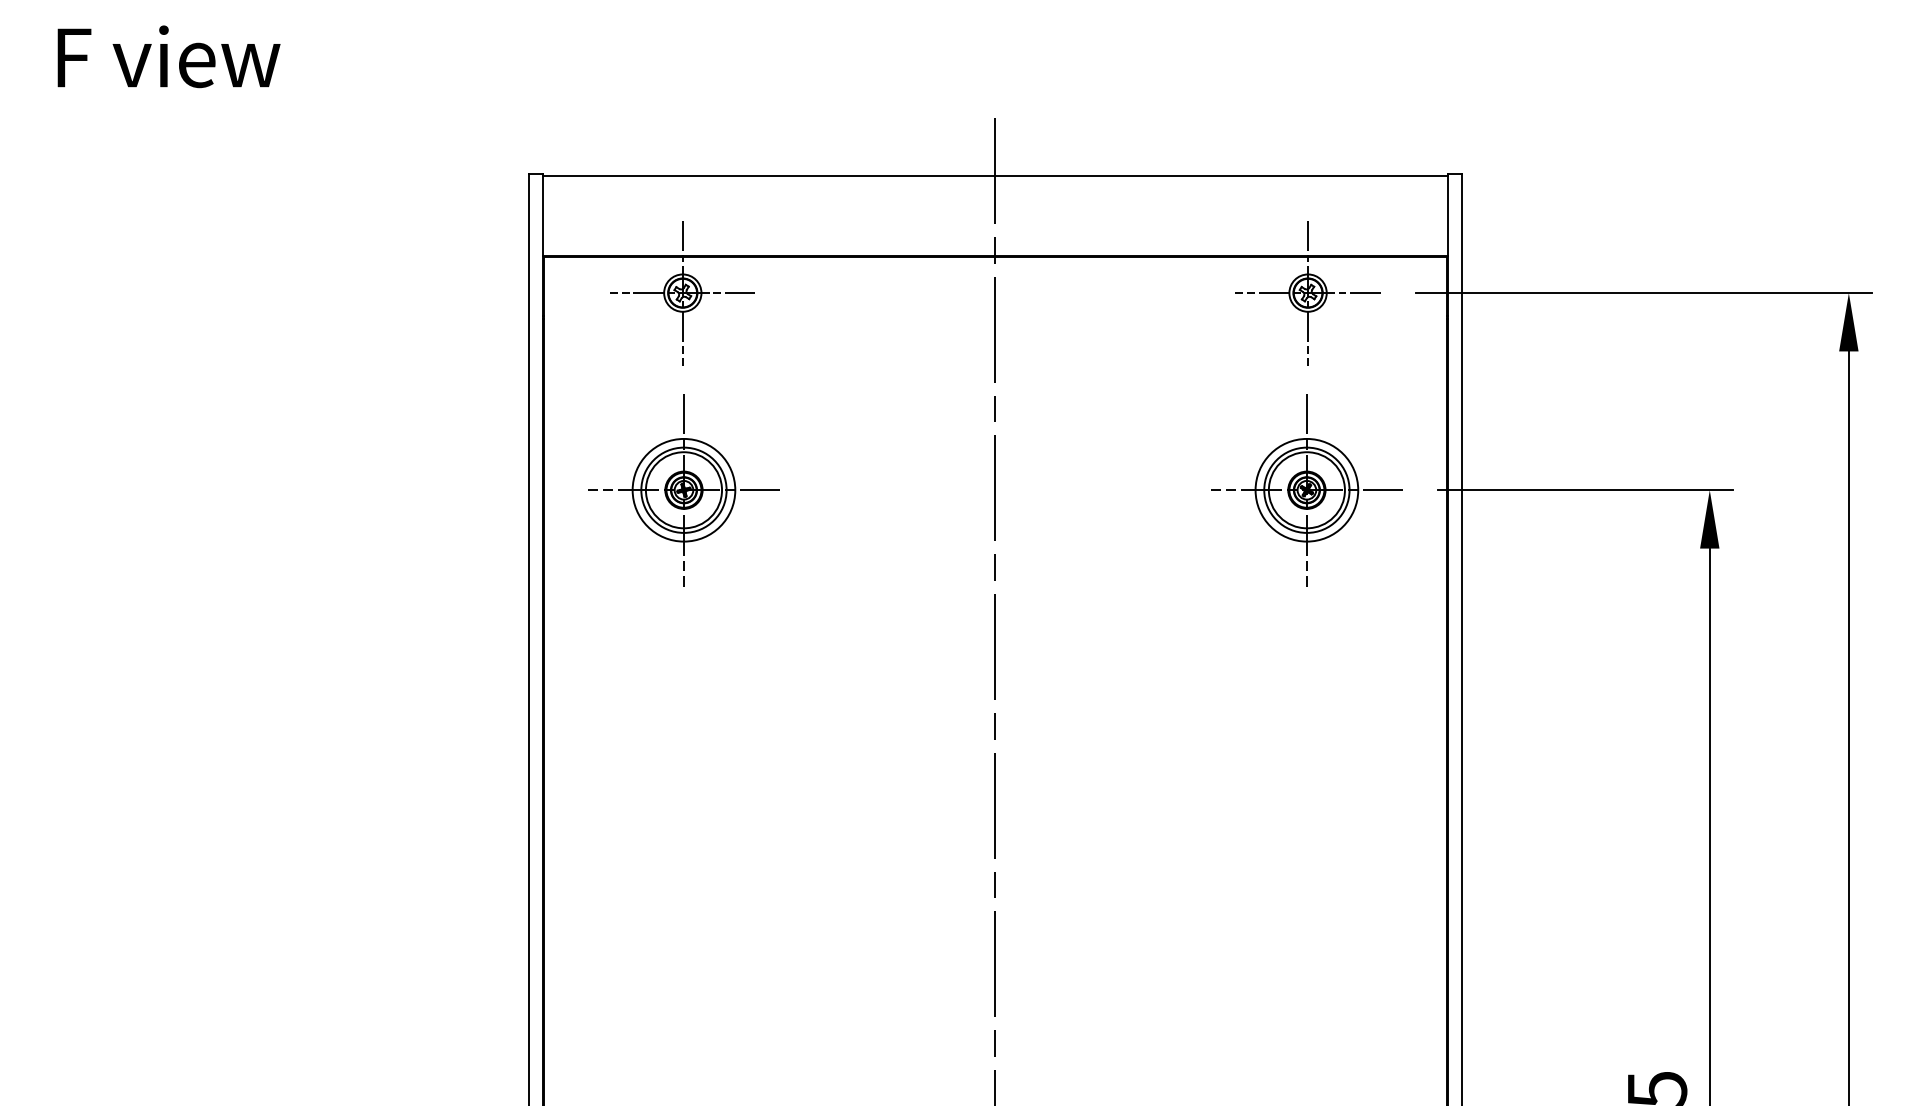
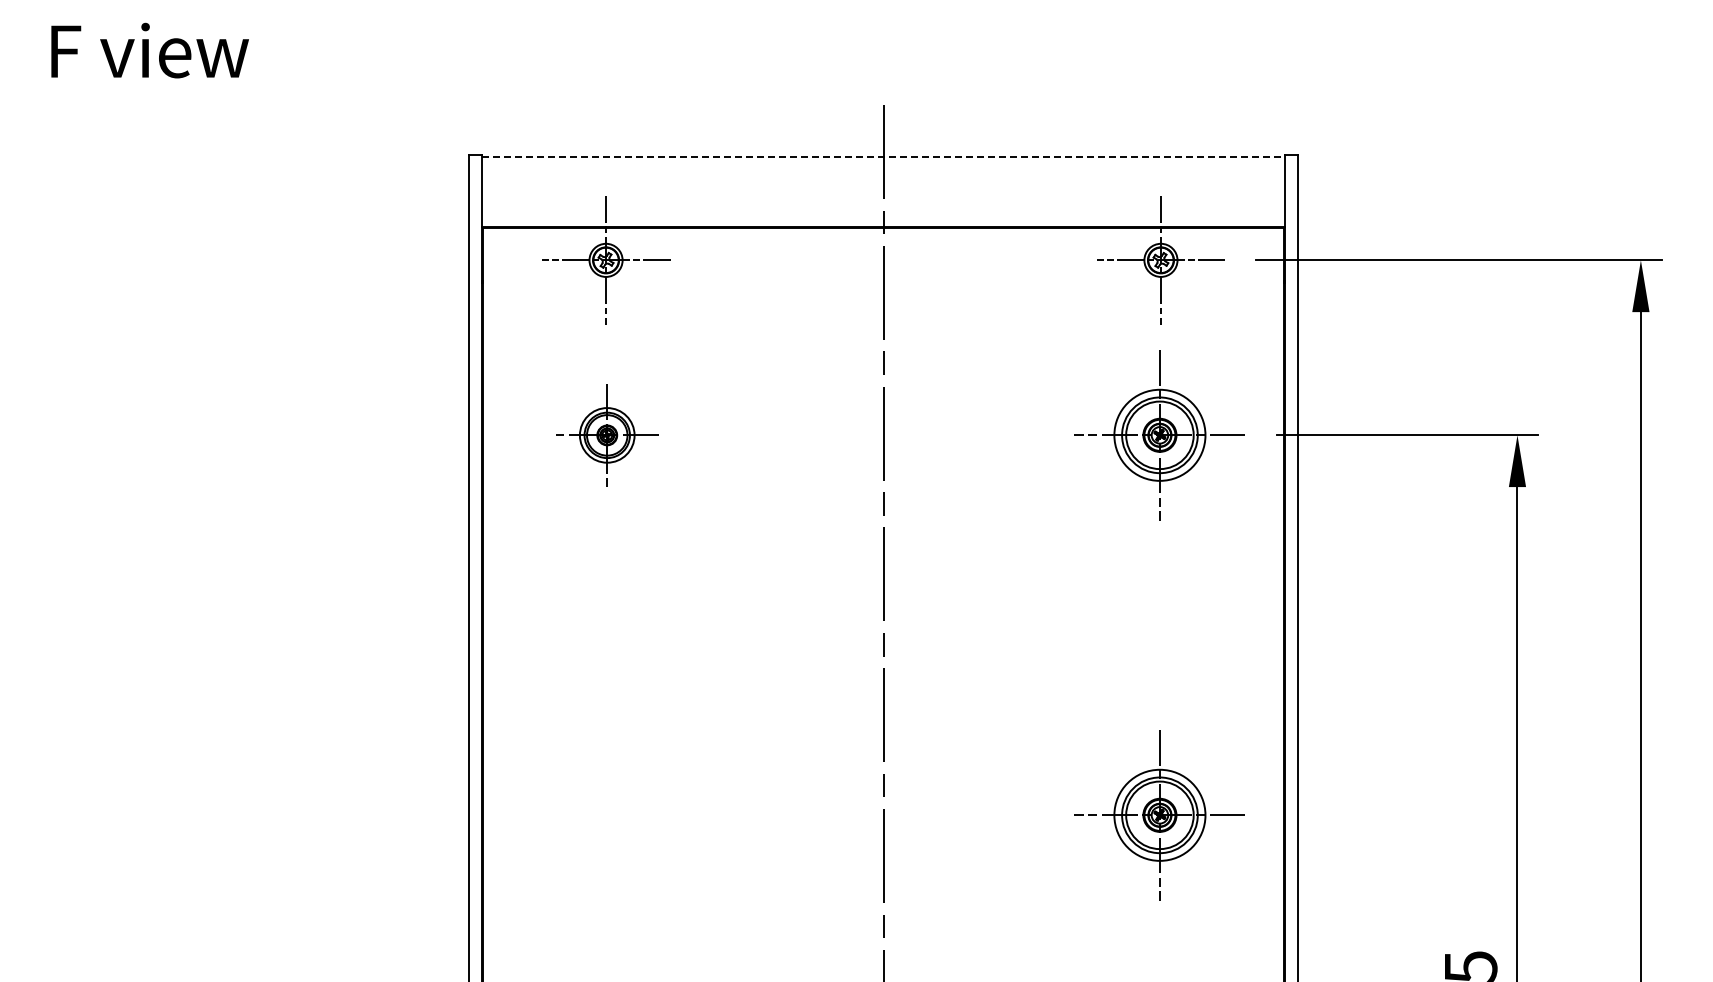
line: (995, 176) -> (883, 156), solid -> dashed
part: (684, 490) -> (607, 435), size x0.6
part: (1306, 918) -> (1159, 815), added

